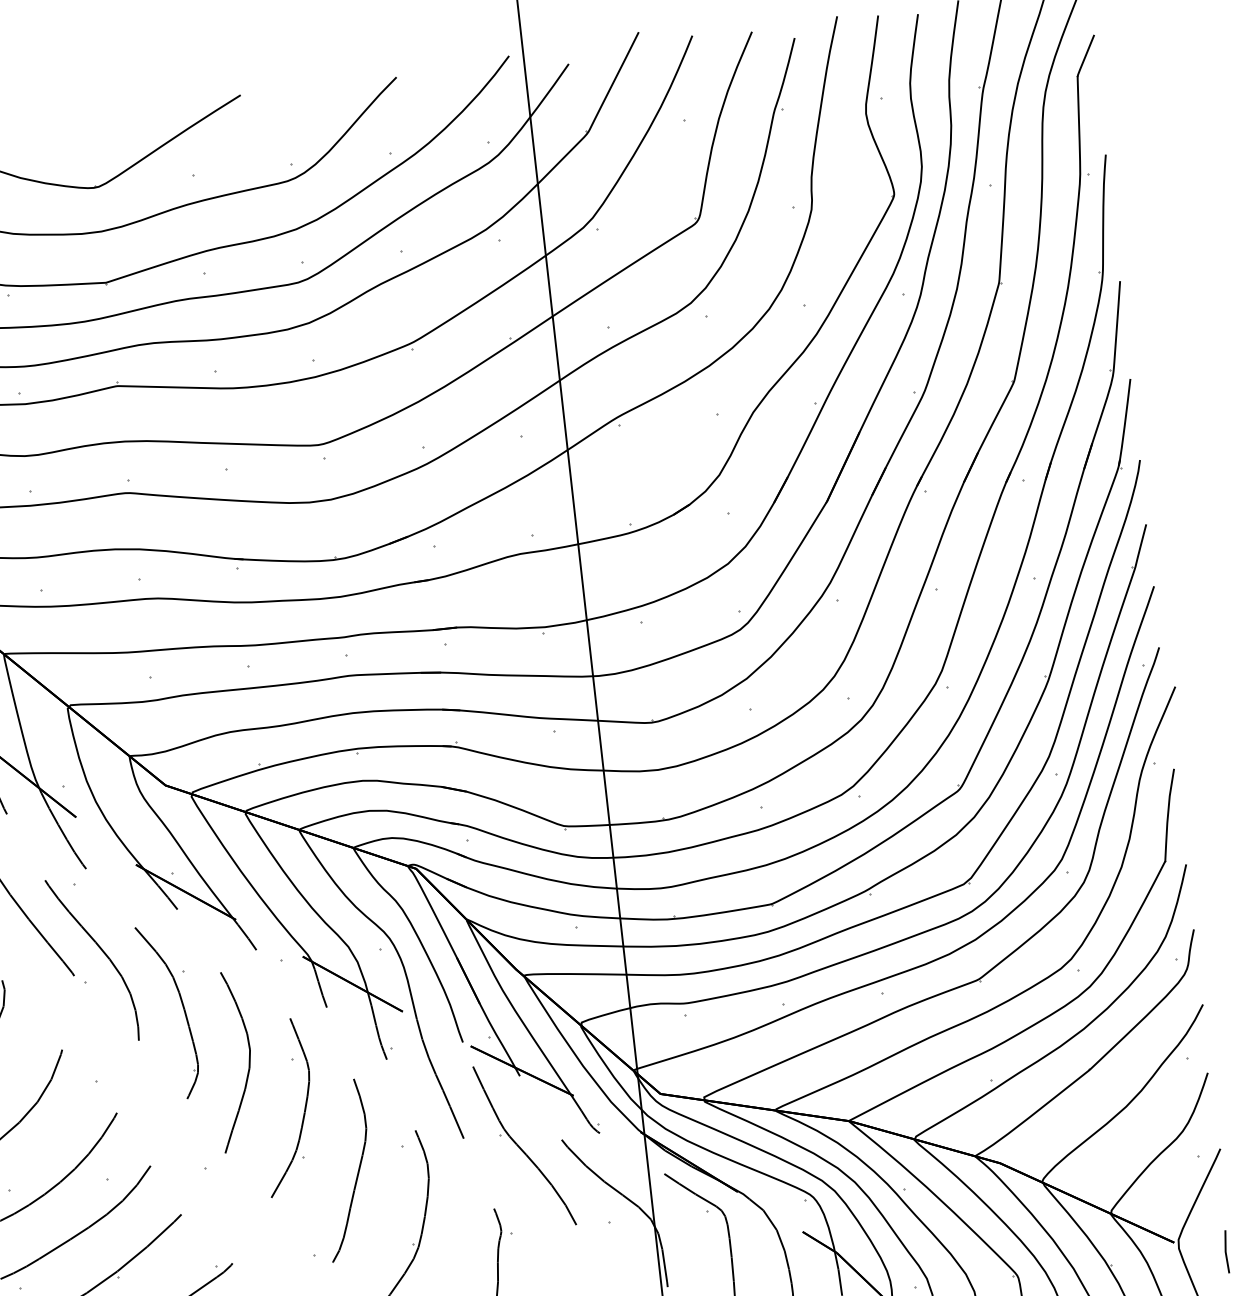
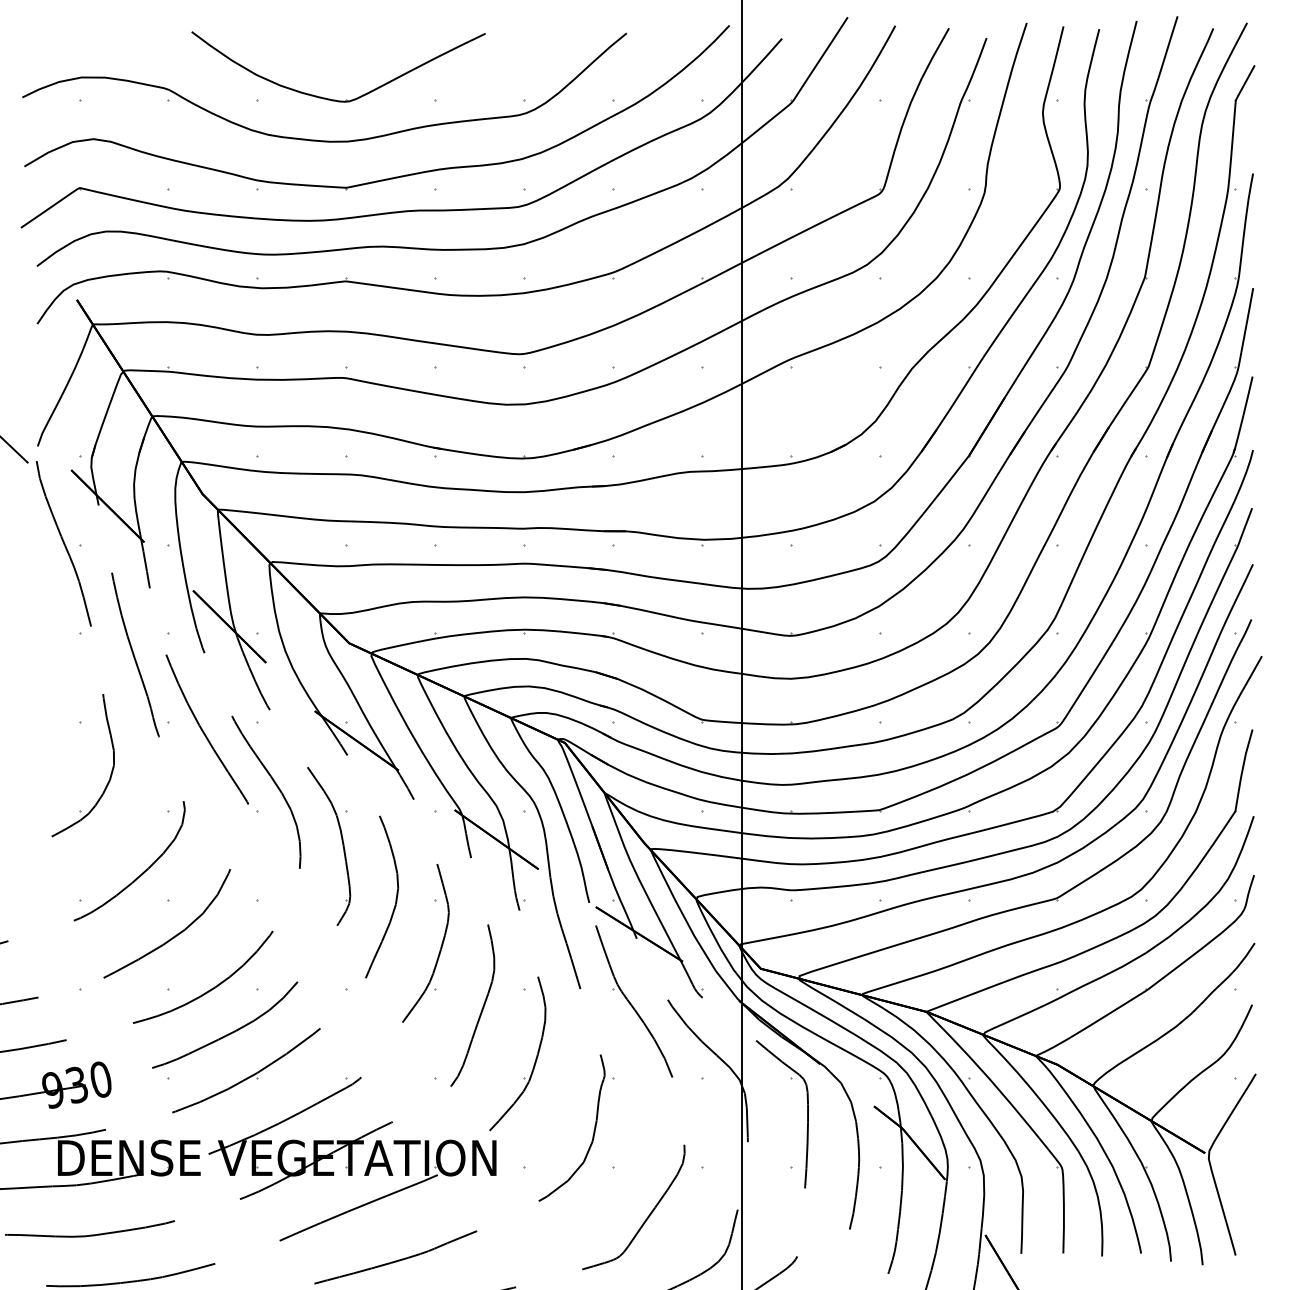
line: (1225, 1251) -> (1250, 1166), removed

